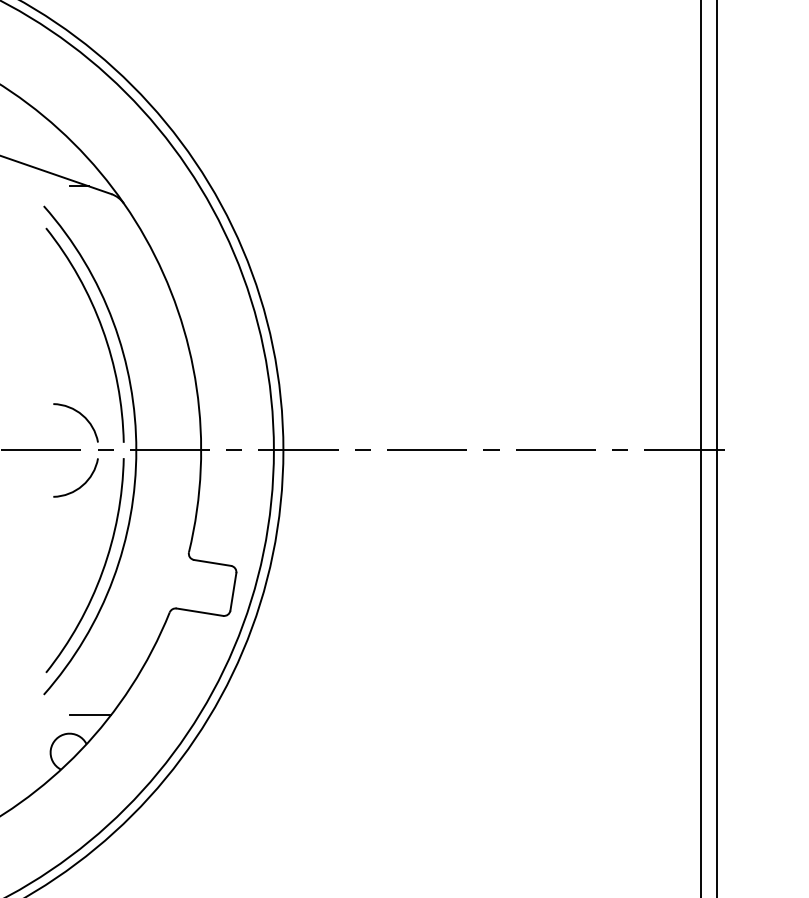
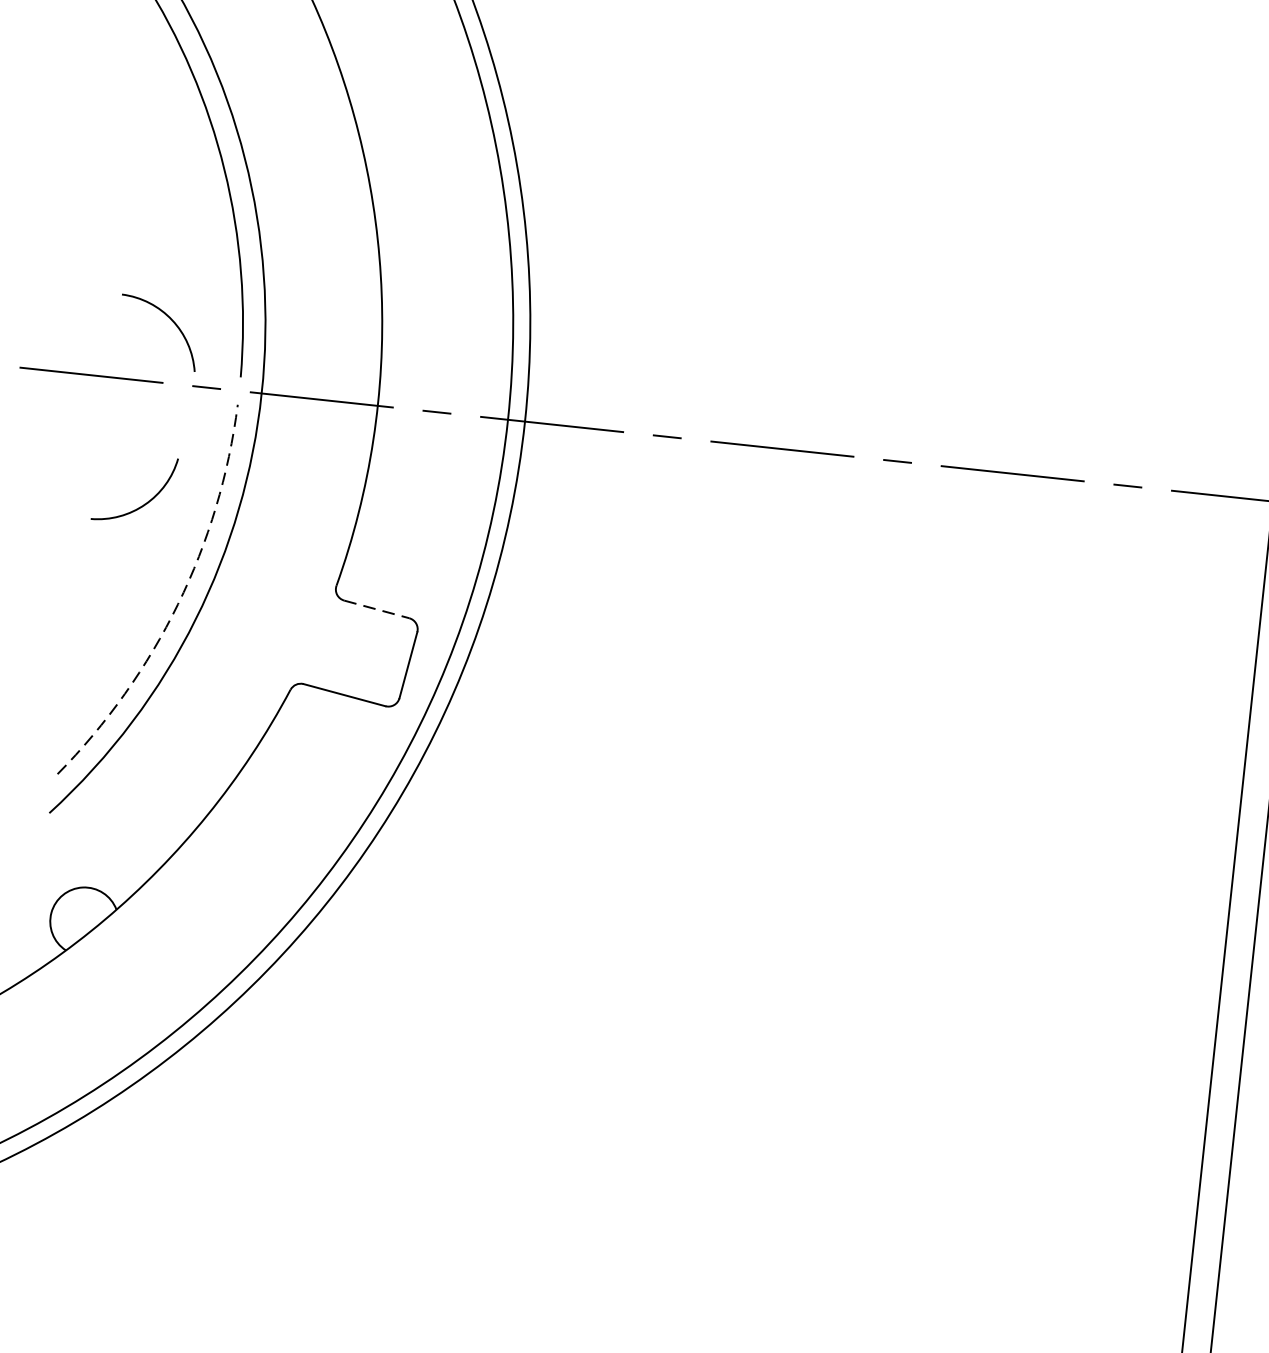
arc: (79, 486) -> (139, 505), moved
line: (212, 562) -> (376, 608), solid -> dashed
arc: (102, 571) -> (178, 603), solid -> dashed
line: (90, 714) -> (129, 857), removed

